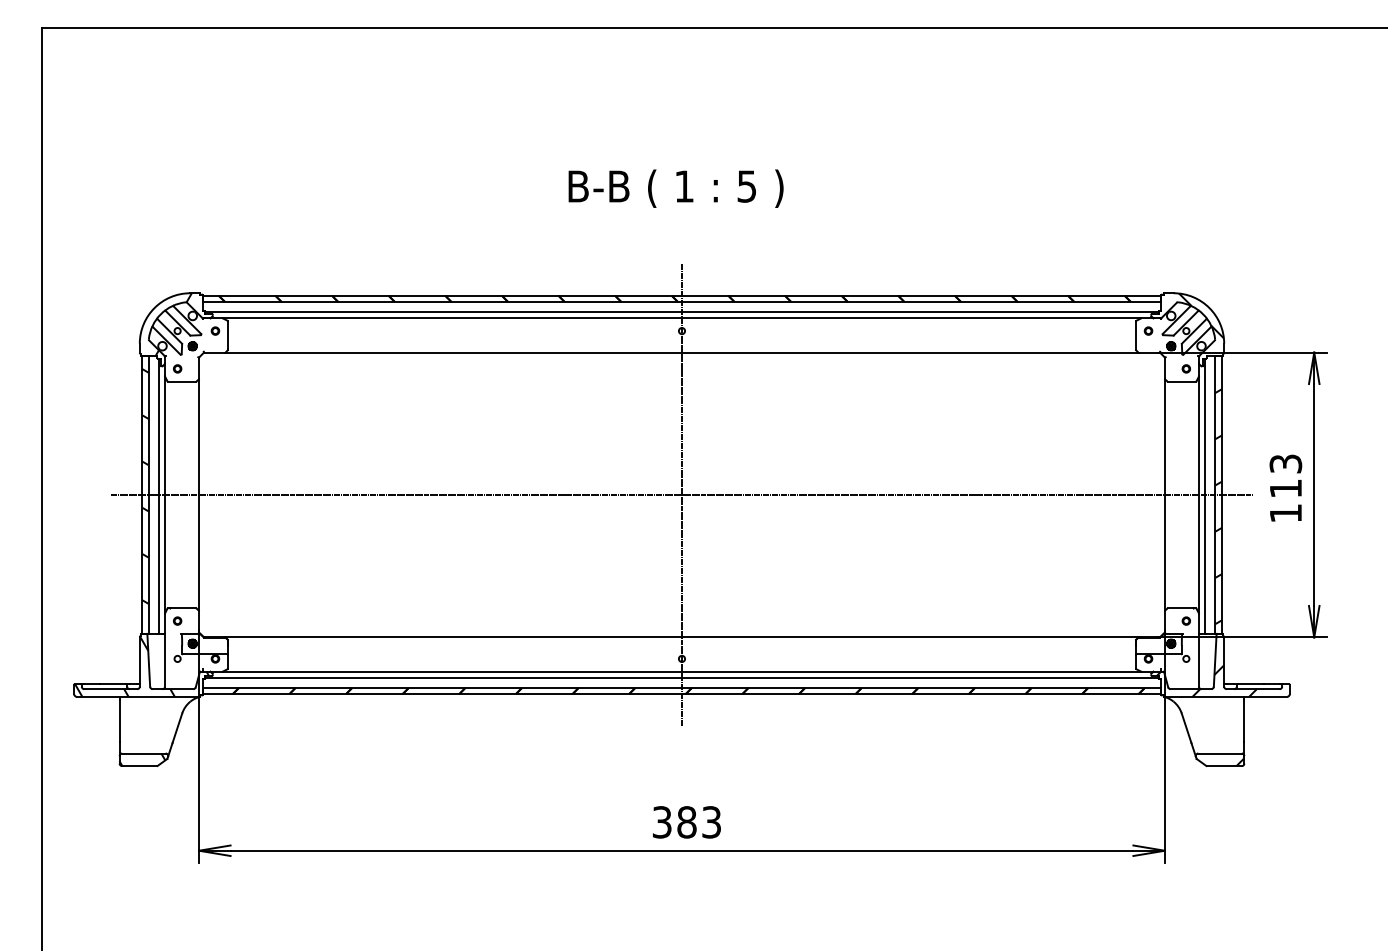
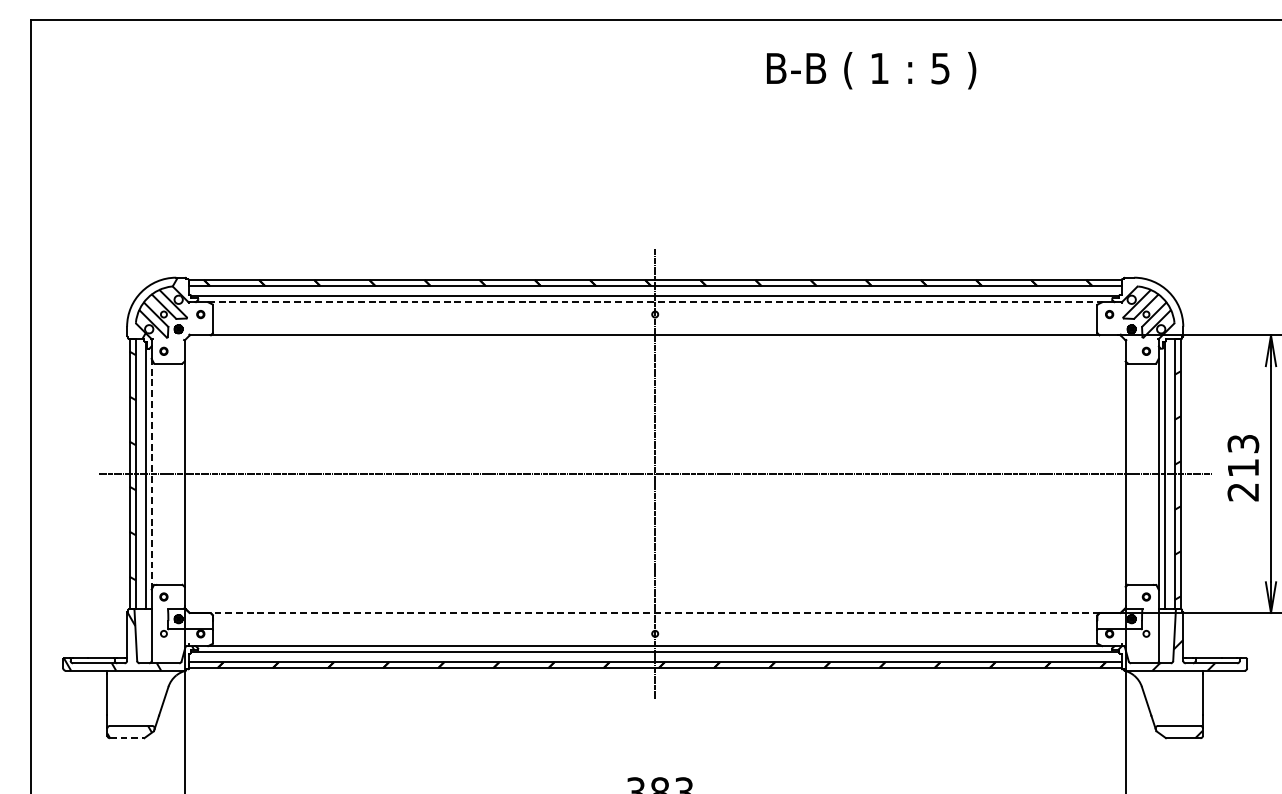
text: (675, 188) -> (870, 70), moved
hatch: (1201, 315) -> (1161, 299), removed
line: (682, 318) -> (655, 302), solid -> dashed
line: (165, 495) -> (152, 474), solid -> dashed
text: (1285, 513) -> (1243, 492), 113 -> 213
line: (682, 637) -> (655, 612), solid -> dashed
line: (139, 766) -> (126, 738), solid -> dashed

